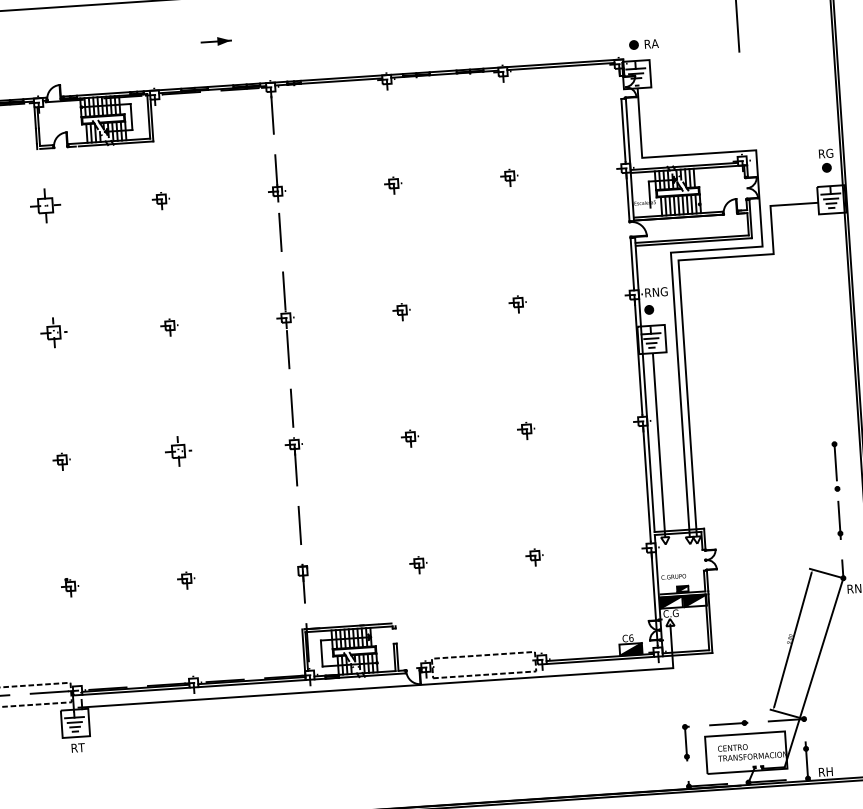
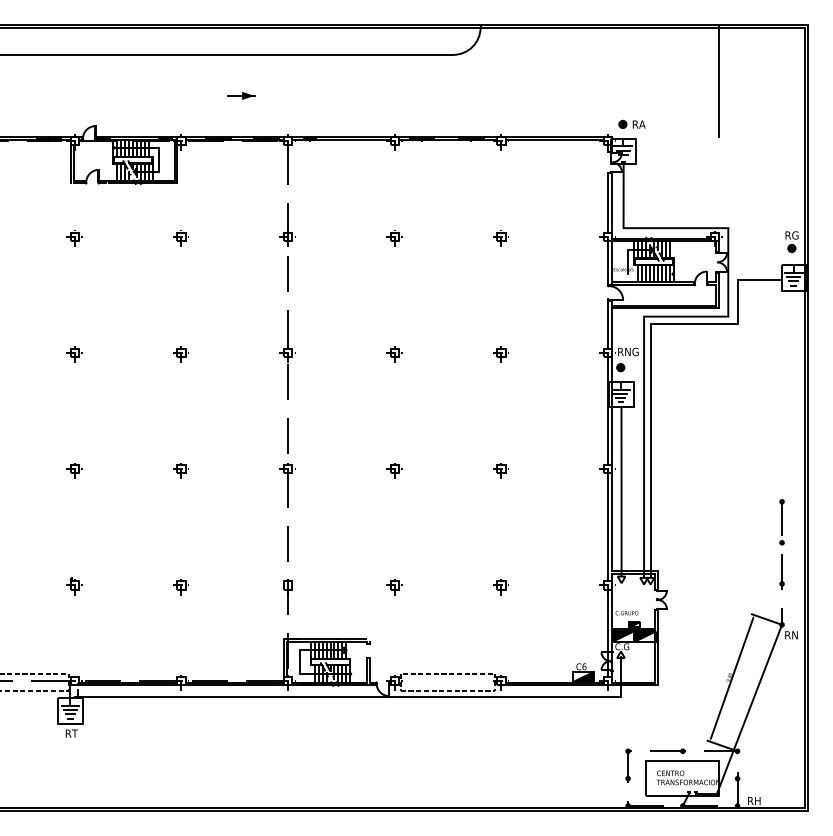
part: (45, 208) -> (74, 238), size x0.62
part: (53, 335) -> (74, 354), size x0.71
part: (177, 453) -> (180, 470), size x0.71

